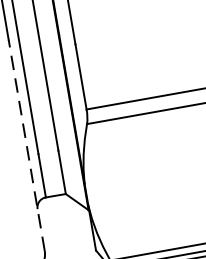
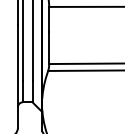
line: (25, 144) -> (17, 75), dashed -> solid

